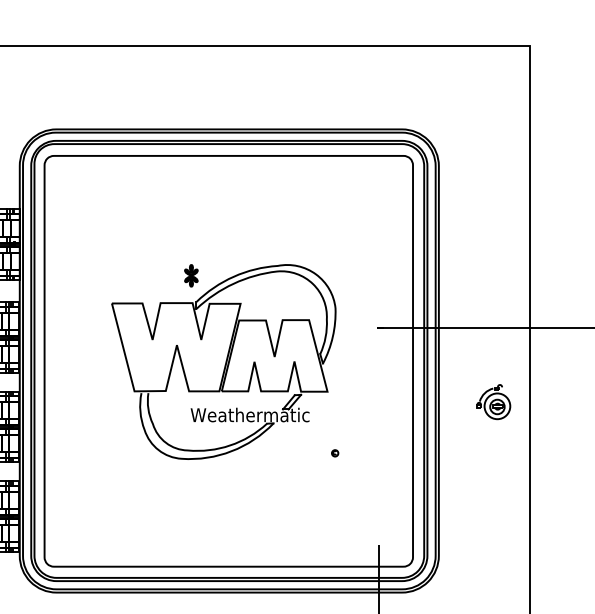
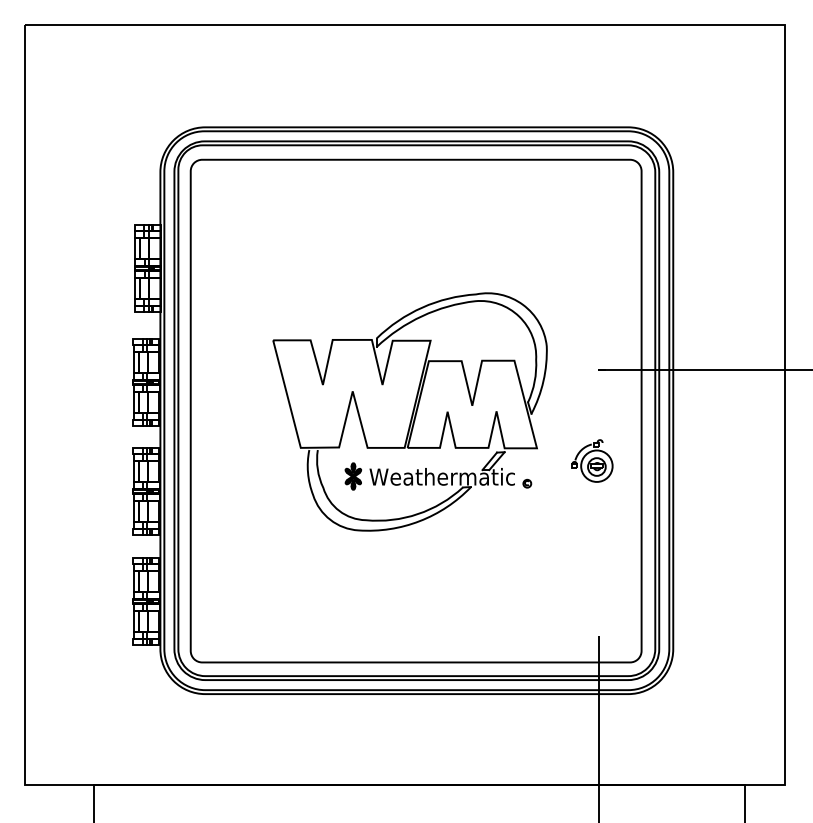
part: (190, 275) -> (352, 476), moved
part: (493, 401) -> (592, 460), moved
part: (335, 453) -> (527, 483), moved

